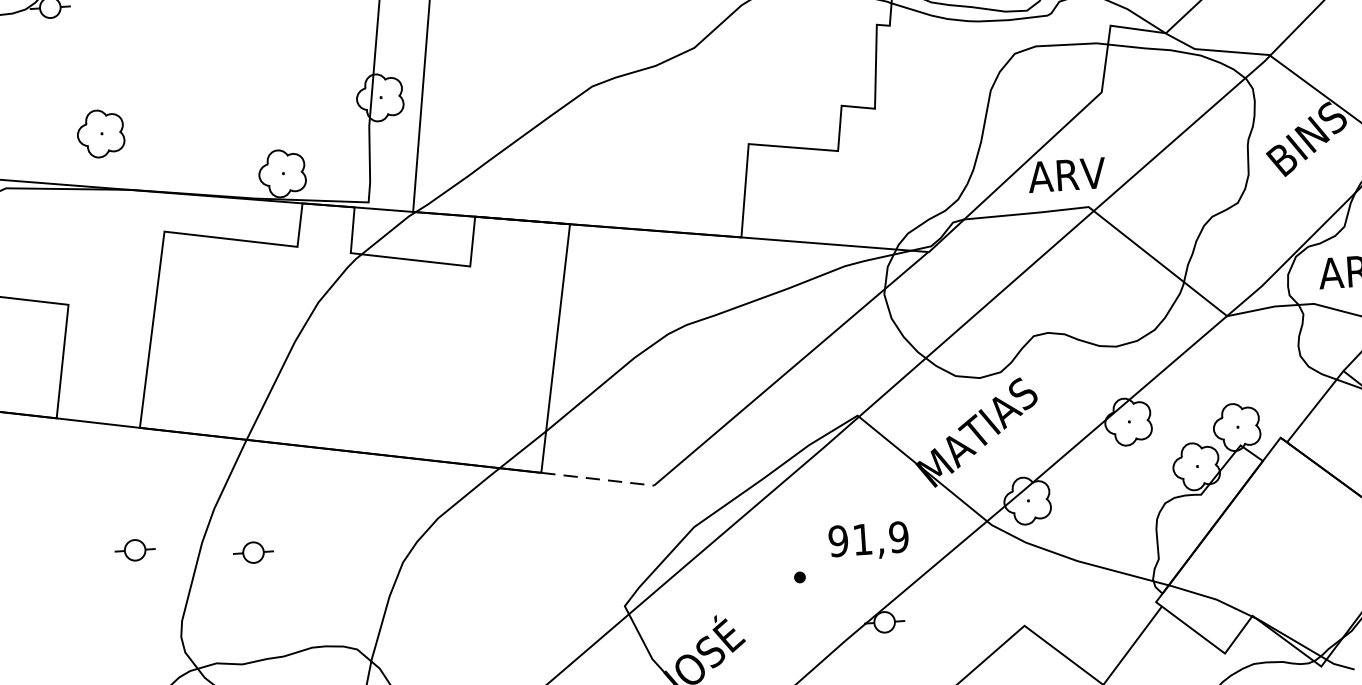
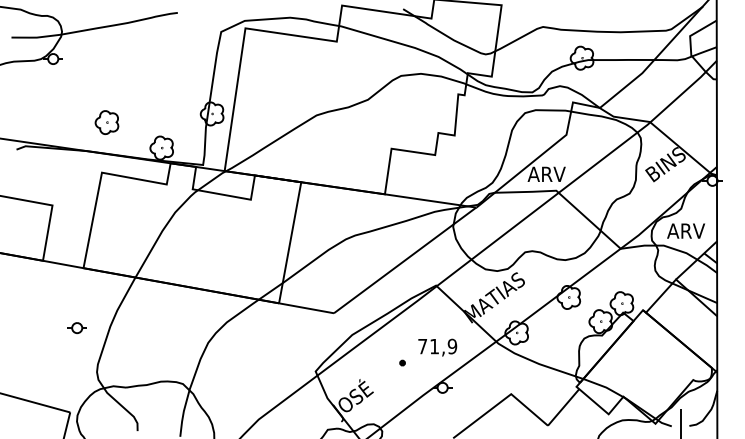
part: (99, 133) -> (106, 122), moved
line: (597, 479) -> (306, 308), dashed -> solid
text: (838, 541) -> (422, 346), 91,9 -> 71,9
part: (252, 553) -> (134, 333), removed

